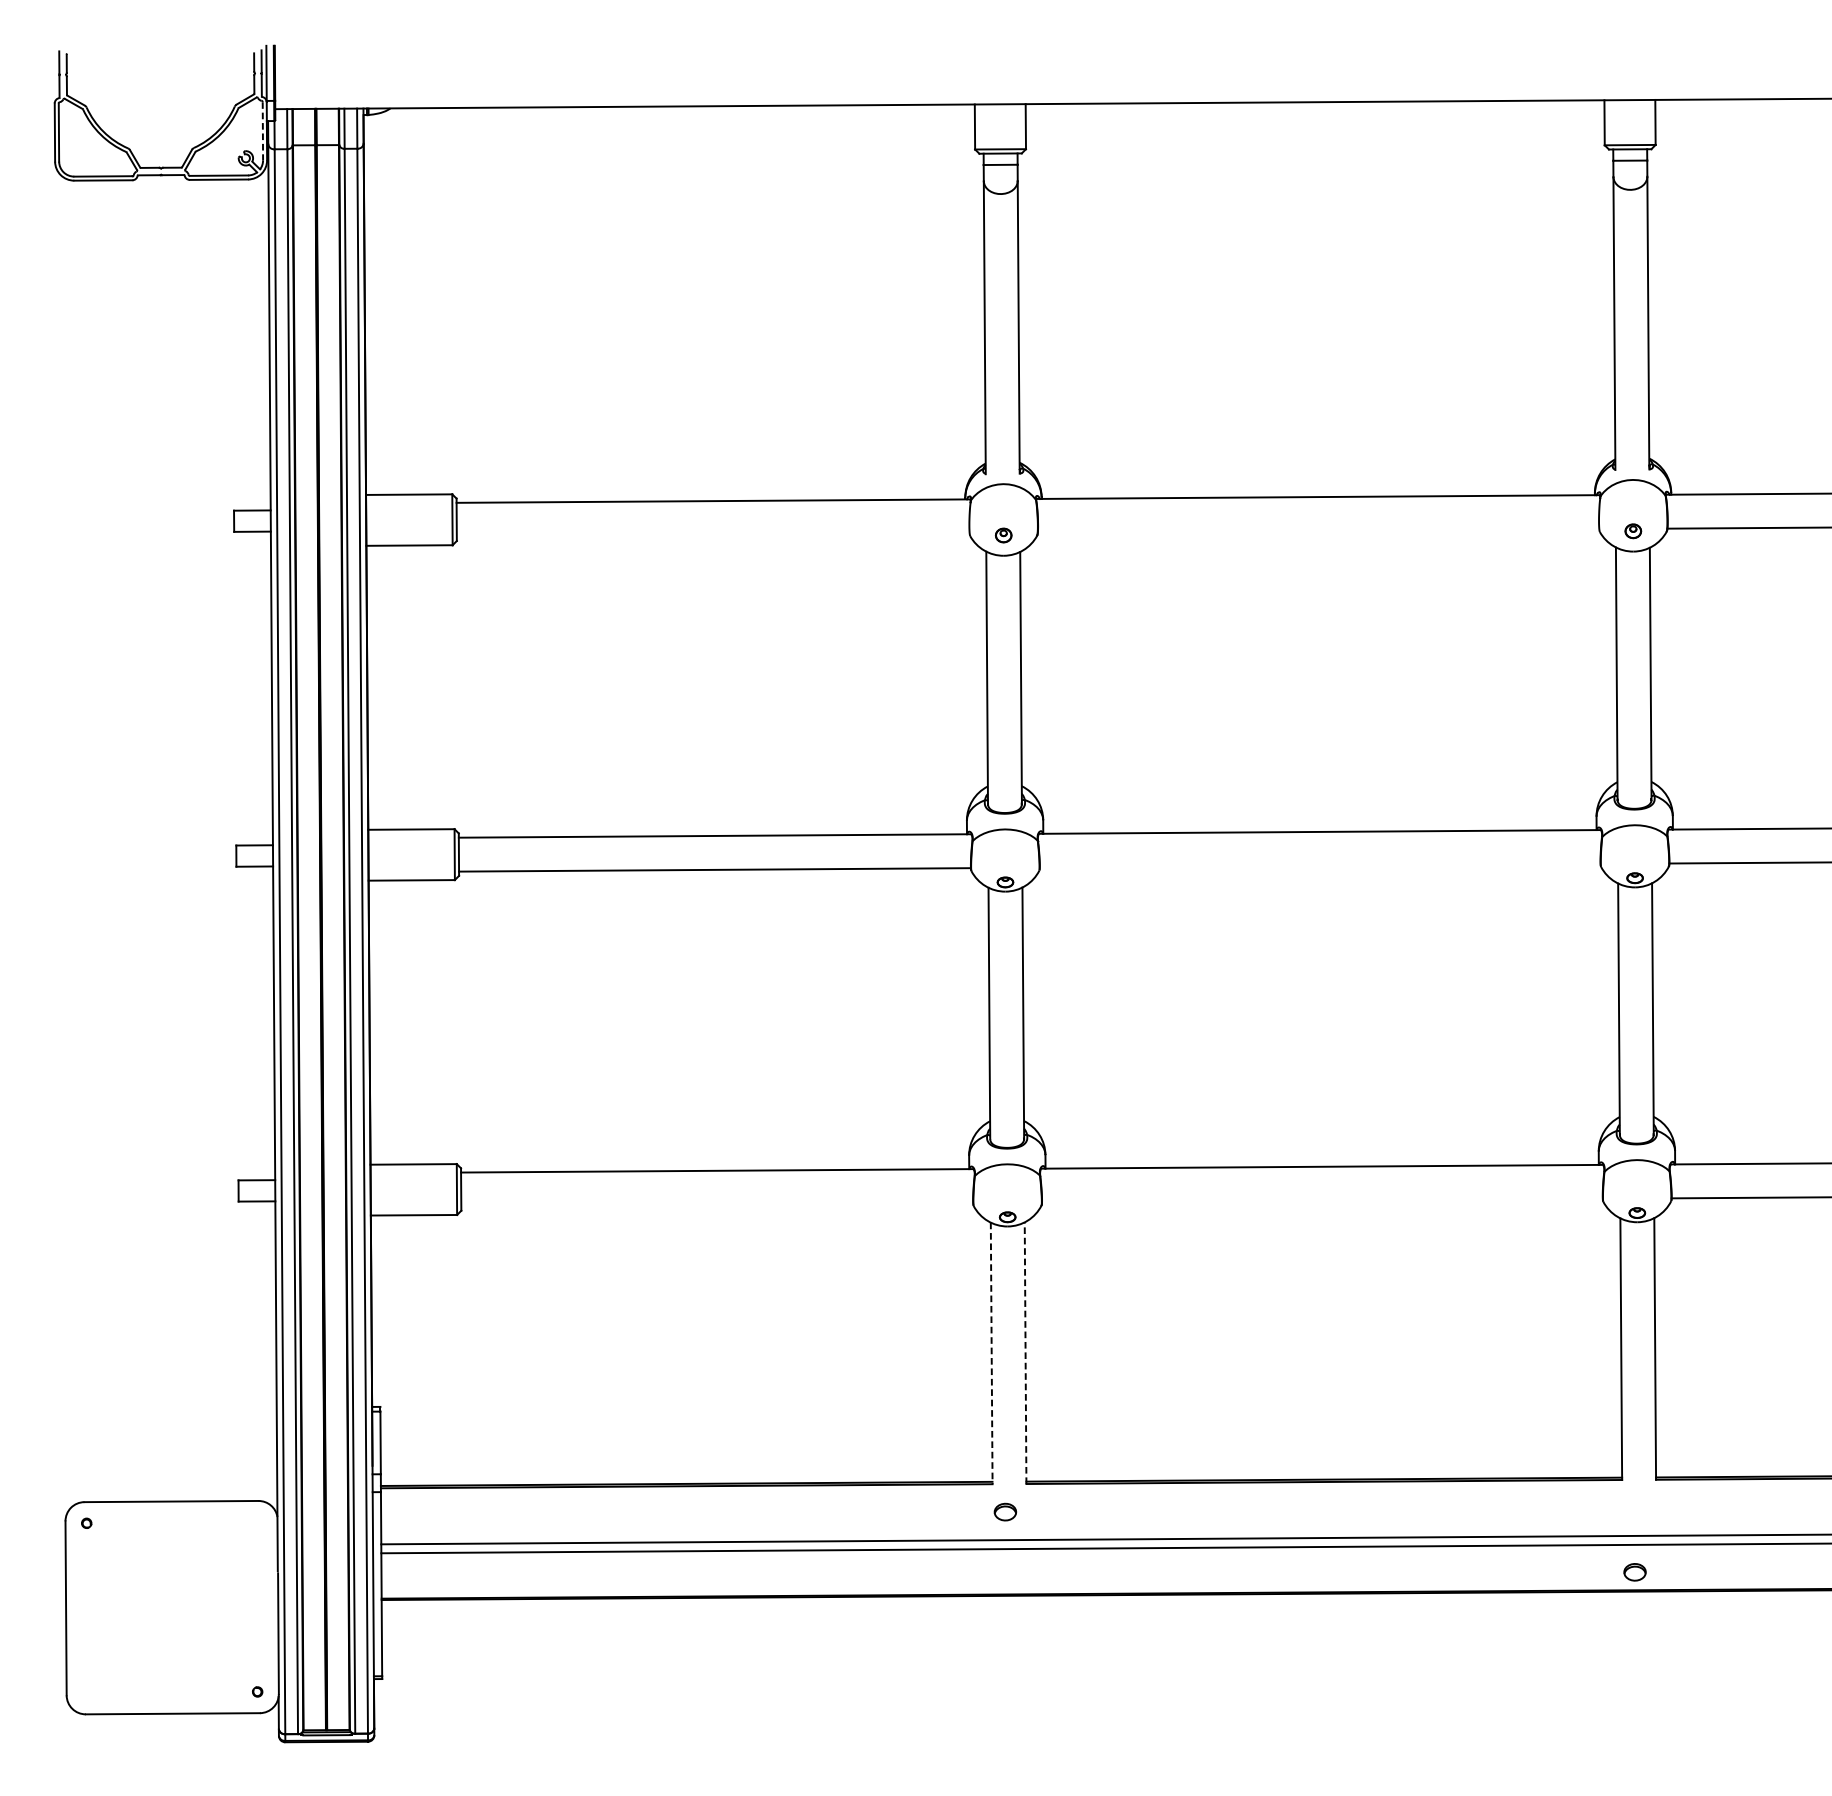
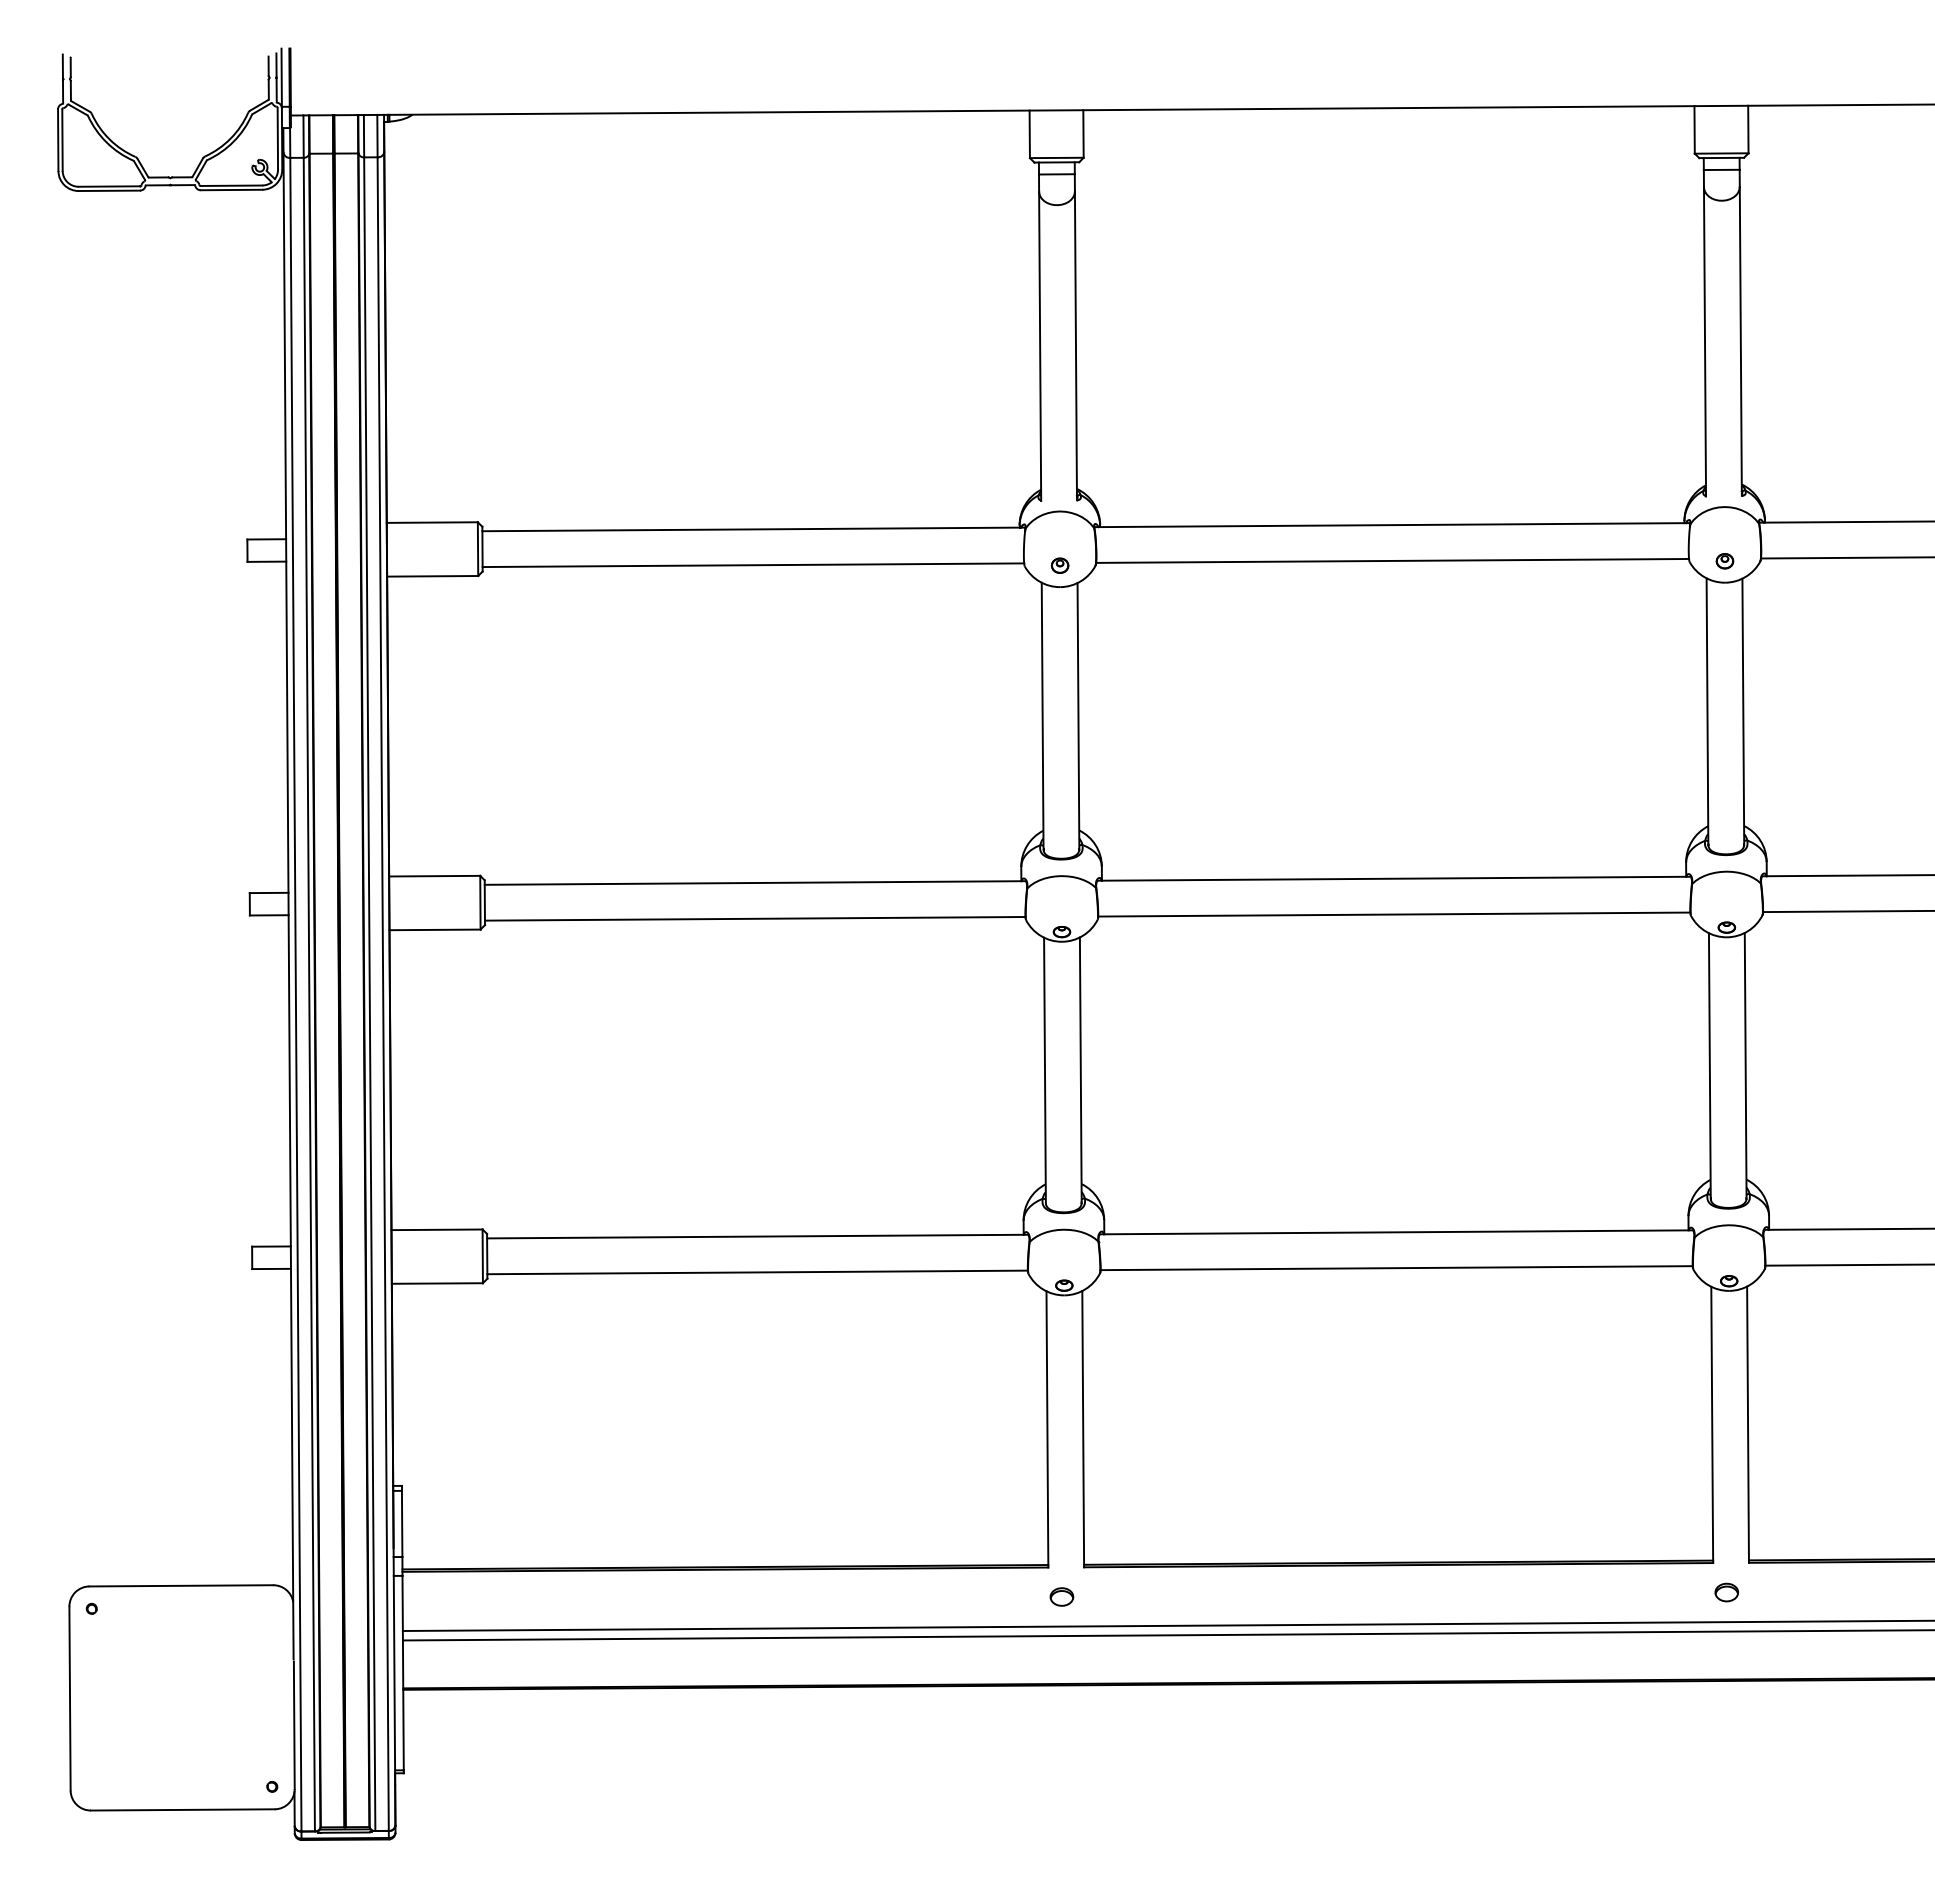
line: (262, 130) -> (277, 138), dashed -> solid
line: (1318, 530) -> (1392, 560), added
line: (713, 535) -> (753, 565), added
line: (1320, 865) -> (1394, 914), added
line: (1322, 1201) -> (1396, 1268), added
line: (717, 1204) -> (757, 1272), added
line: (1025, 1352) -> (1083, 1428), dashed -> solid
line: (991, 1353) -> (1047, 1429), dashed -> solid
part: (1634, 1572) -> (1726, 1592), moved

